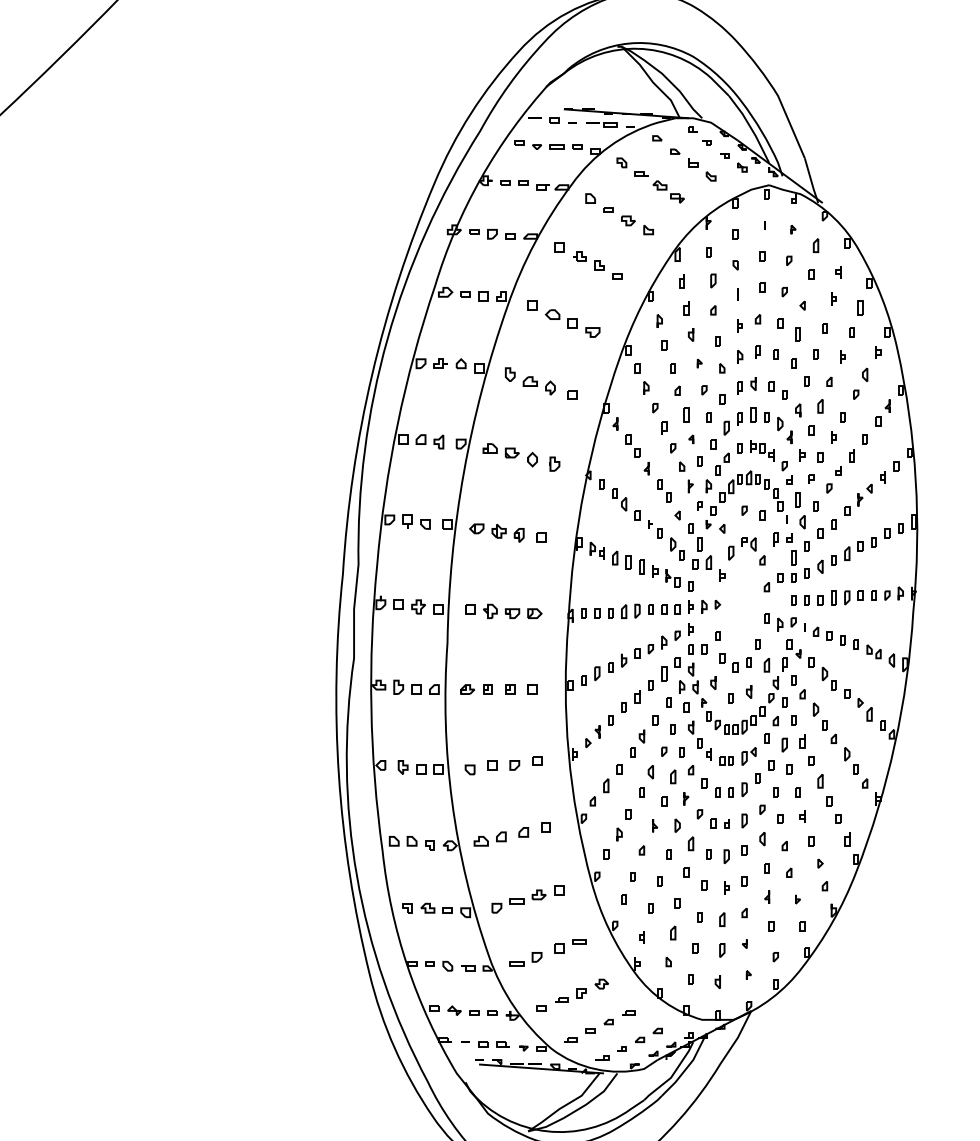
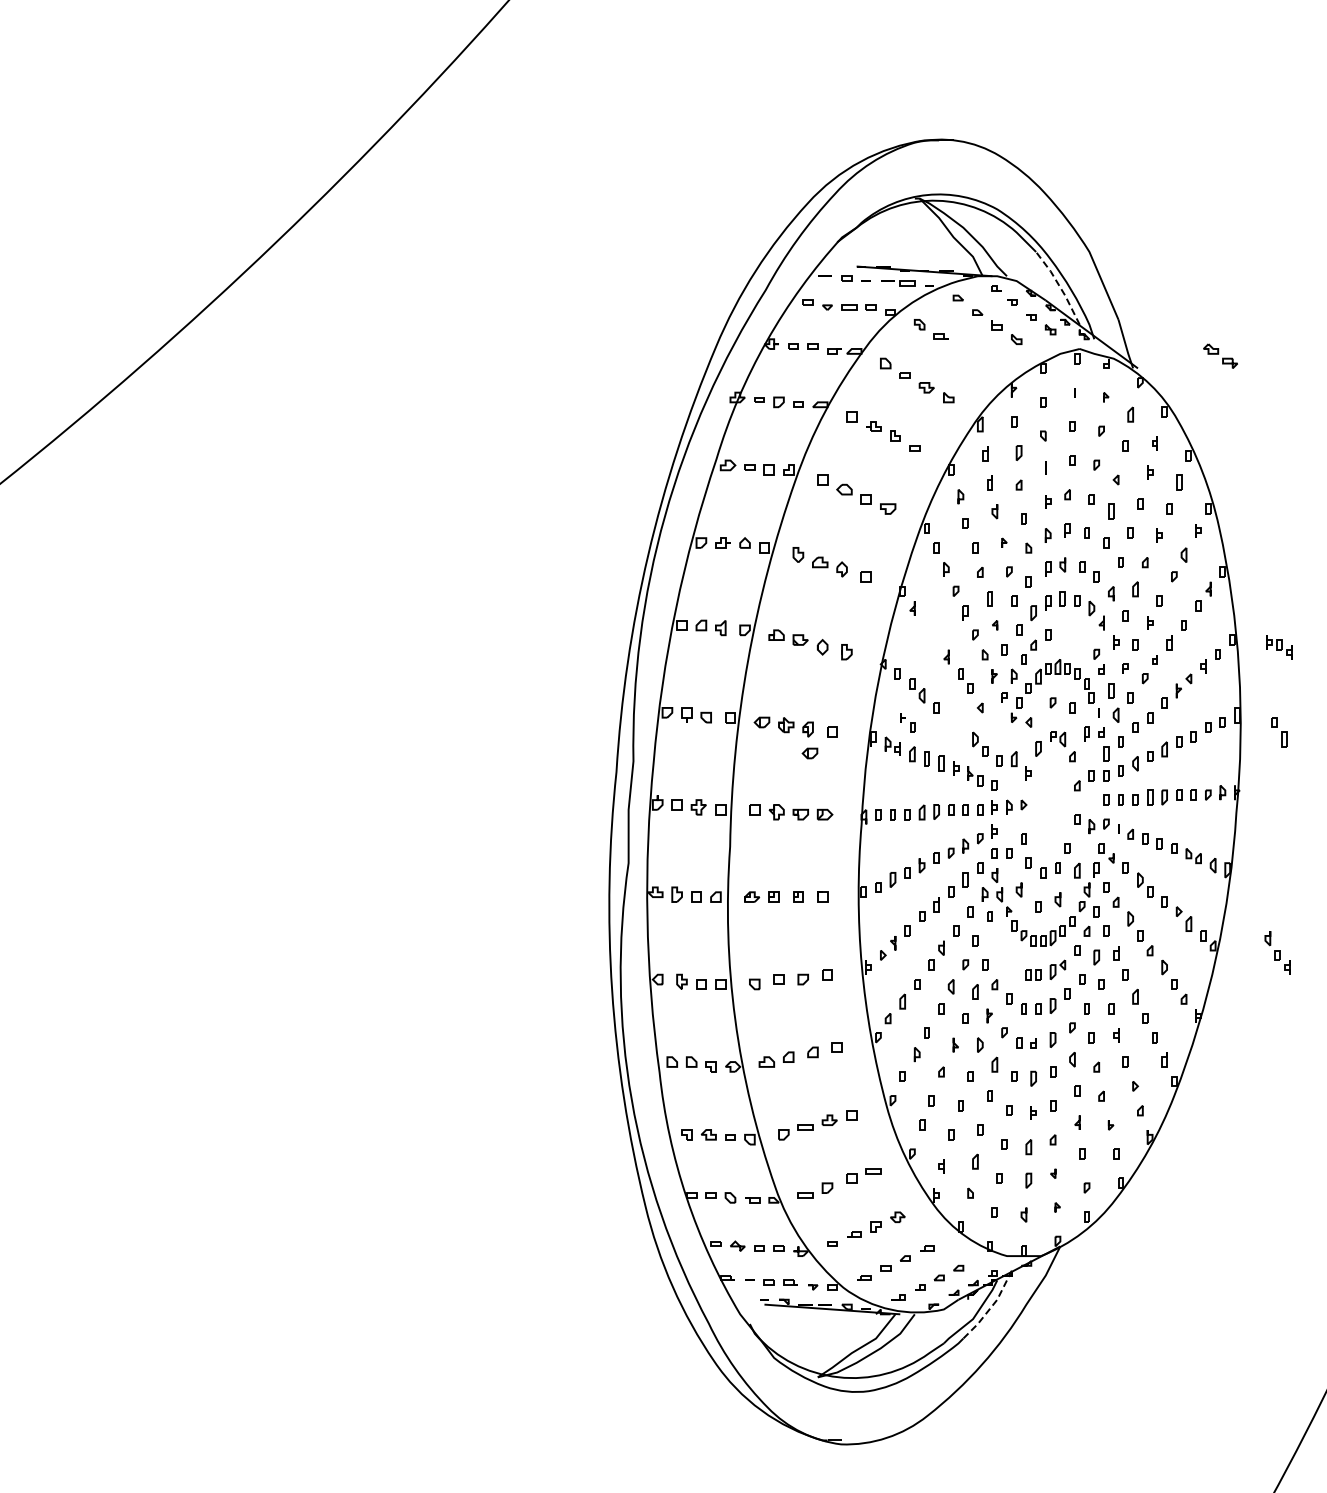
line: (750, 127) -> (1059, 286), solid -> dashed
part: (668, 191) -> (1220, 355), moved
part: (632, 446) -> (931, 632), removed
part: (762, 450) -> (1279, 647), moved
part: (654, 528) -> (907, 722), moved
part: (695, 538) -> (1279, 732), moved
part: (520, 557) -> (809, 753), added
part: (699, 740) -> (1277, 952), moved
line: (687, 1067) -> (991, 1307), solid -> dashed

